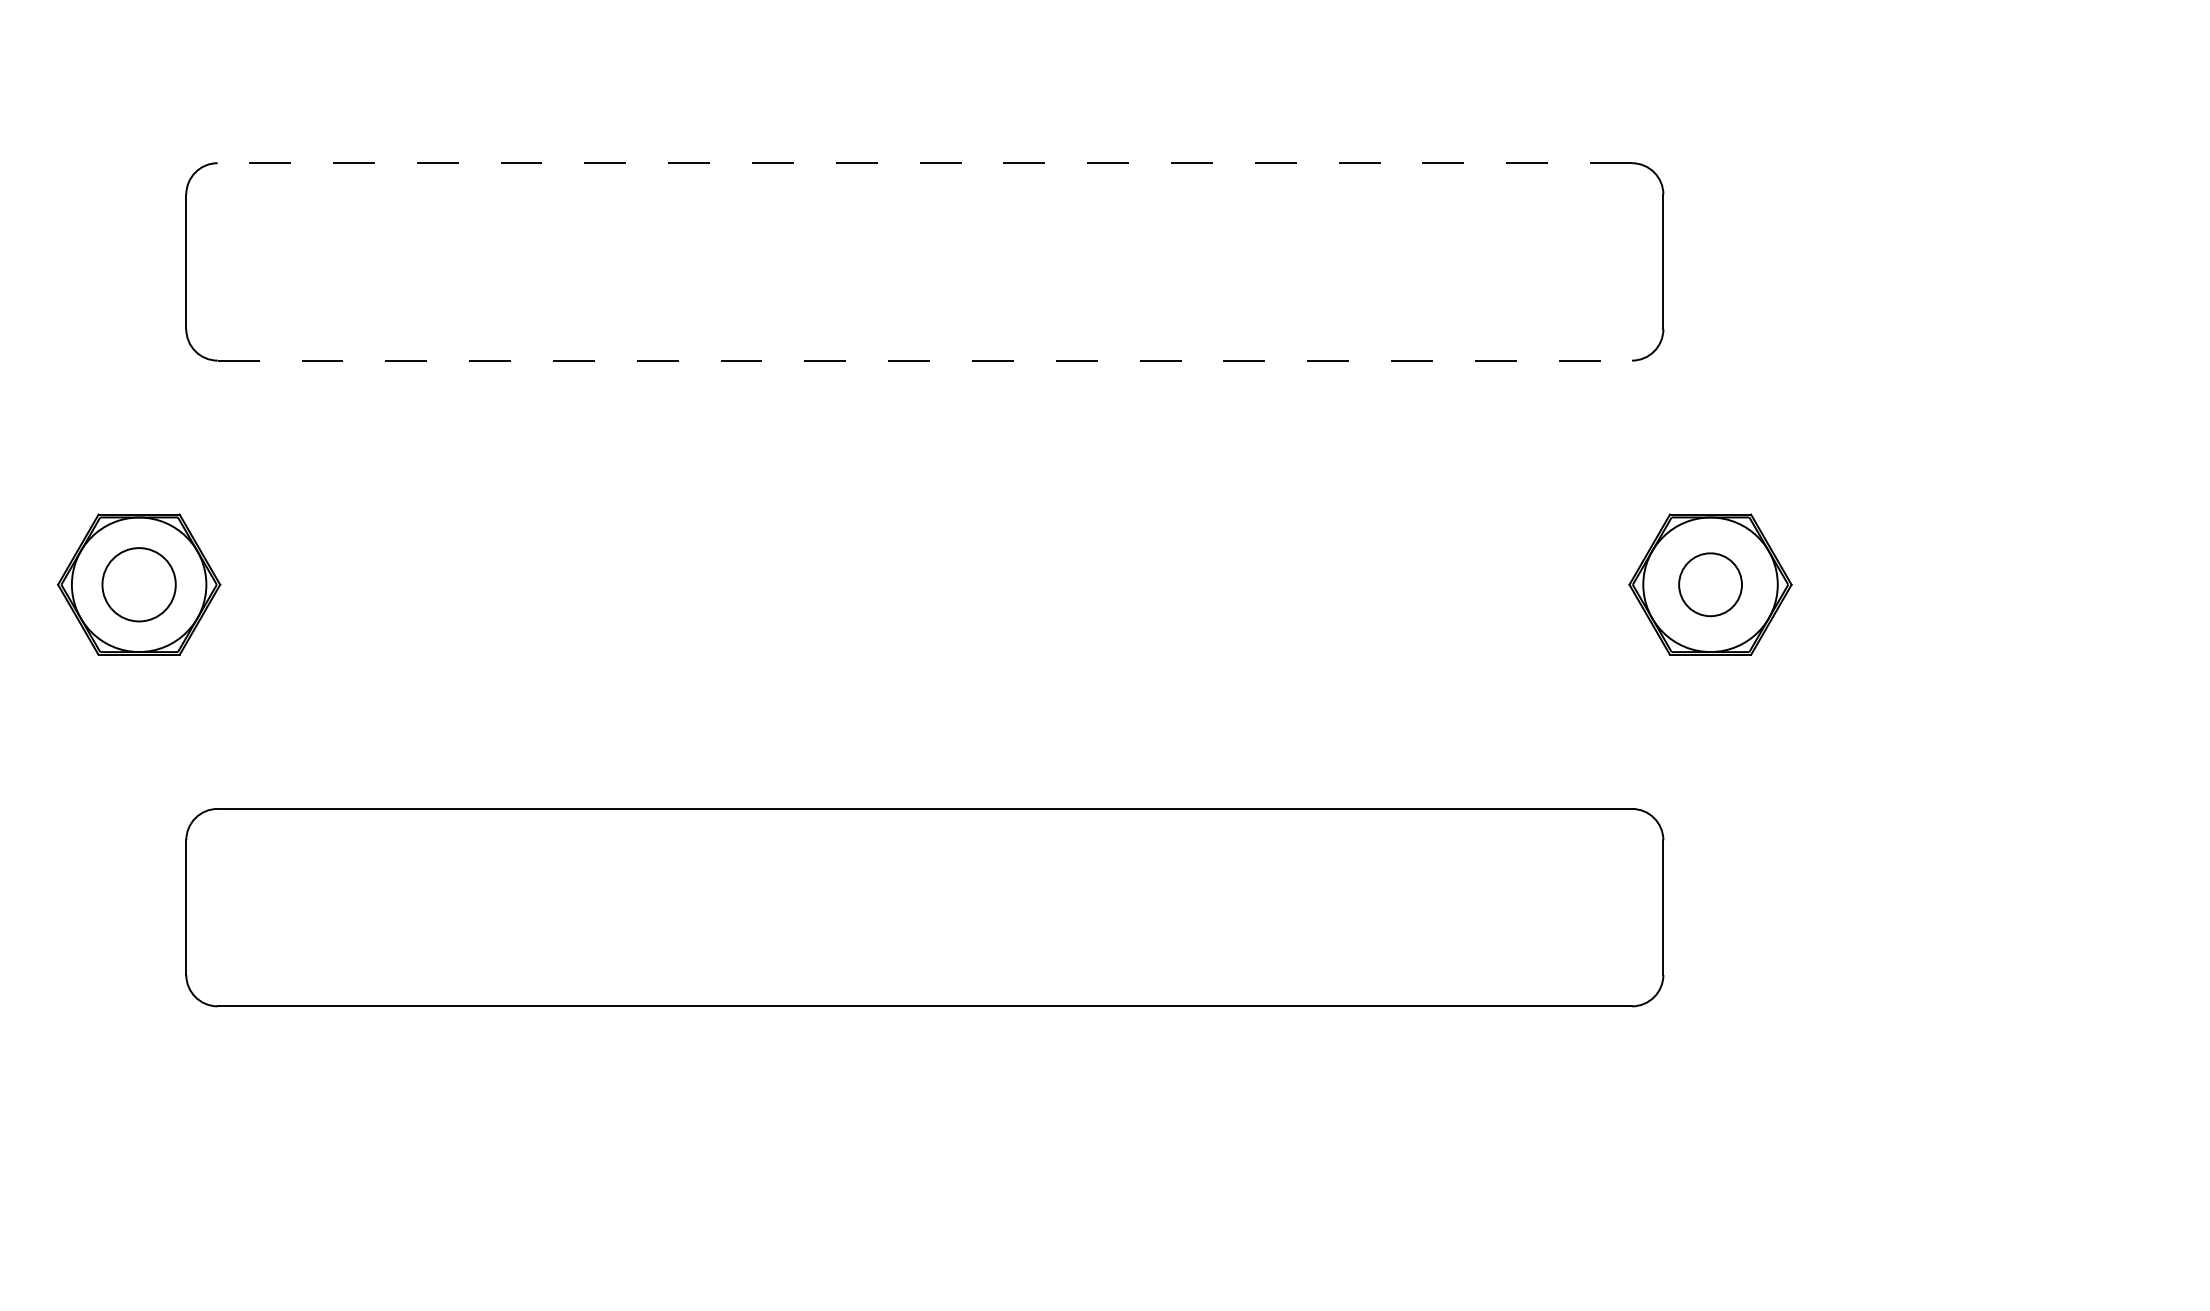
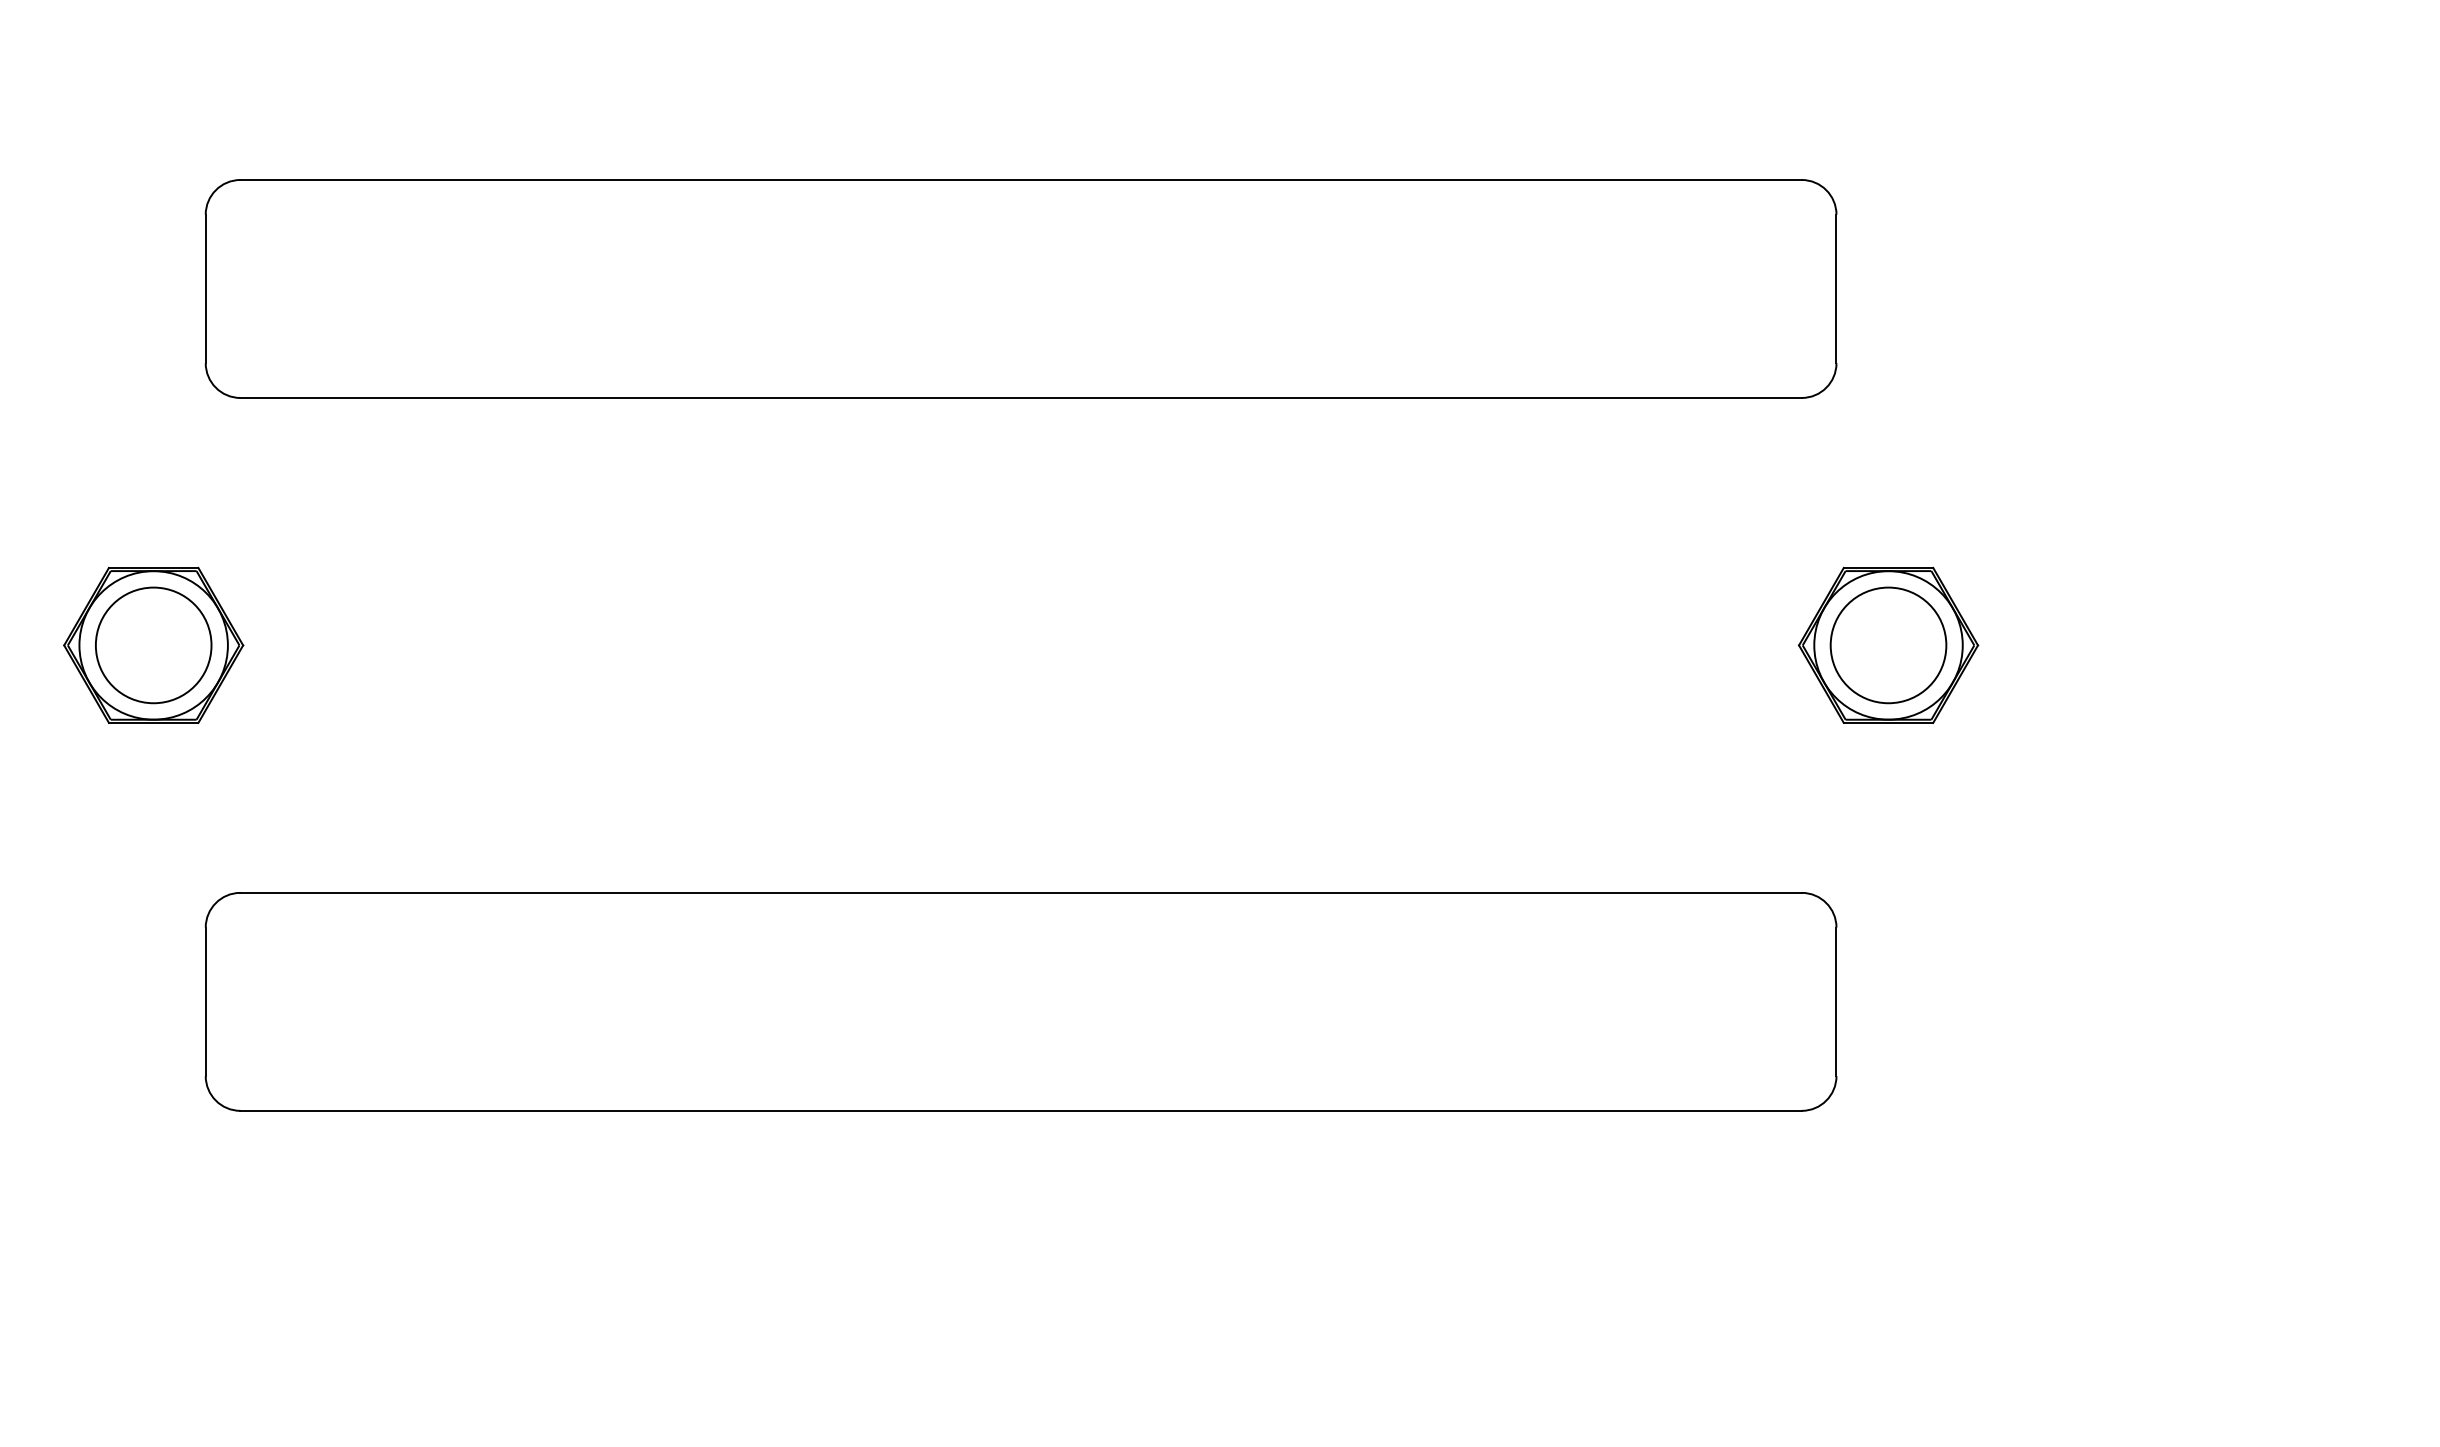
line: (924, 163) -> (1020, 180), dashed -> solid
line: (925, 360) -> (1021, 397), dashed -> solid
circle: (138, 584) -> (152, 645), size x1.43
circle: (1710, 584) -> (1888, 645), size x1.67

